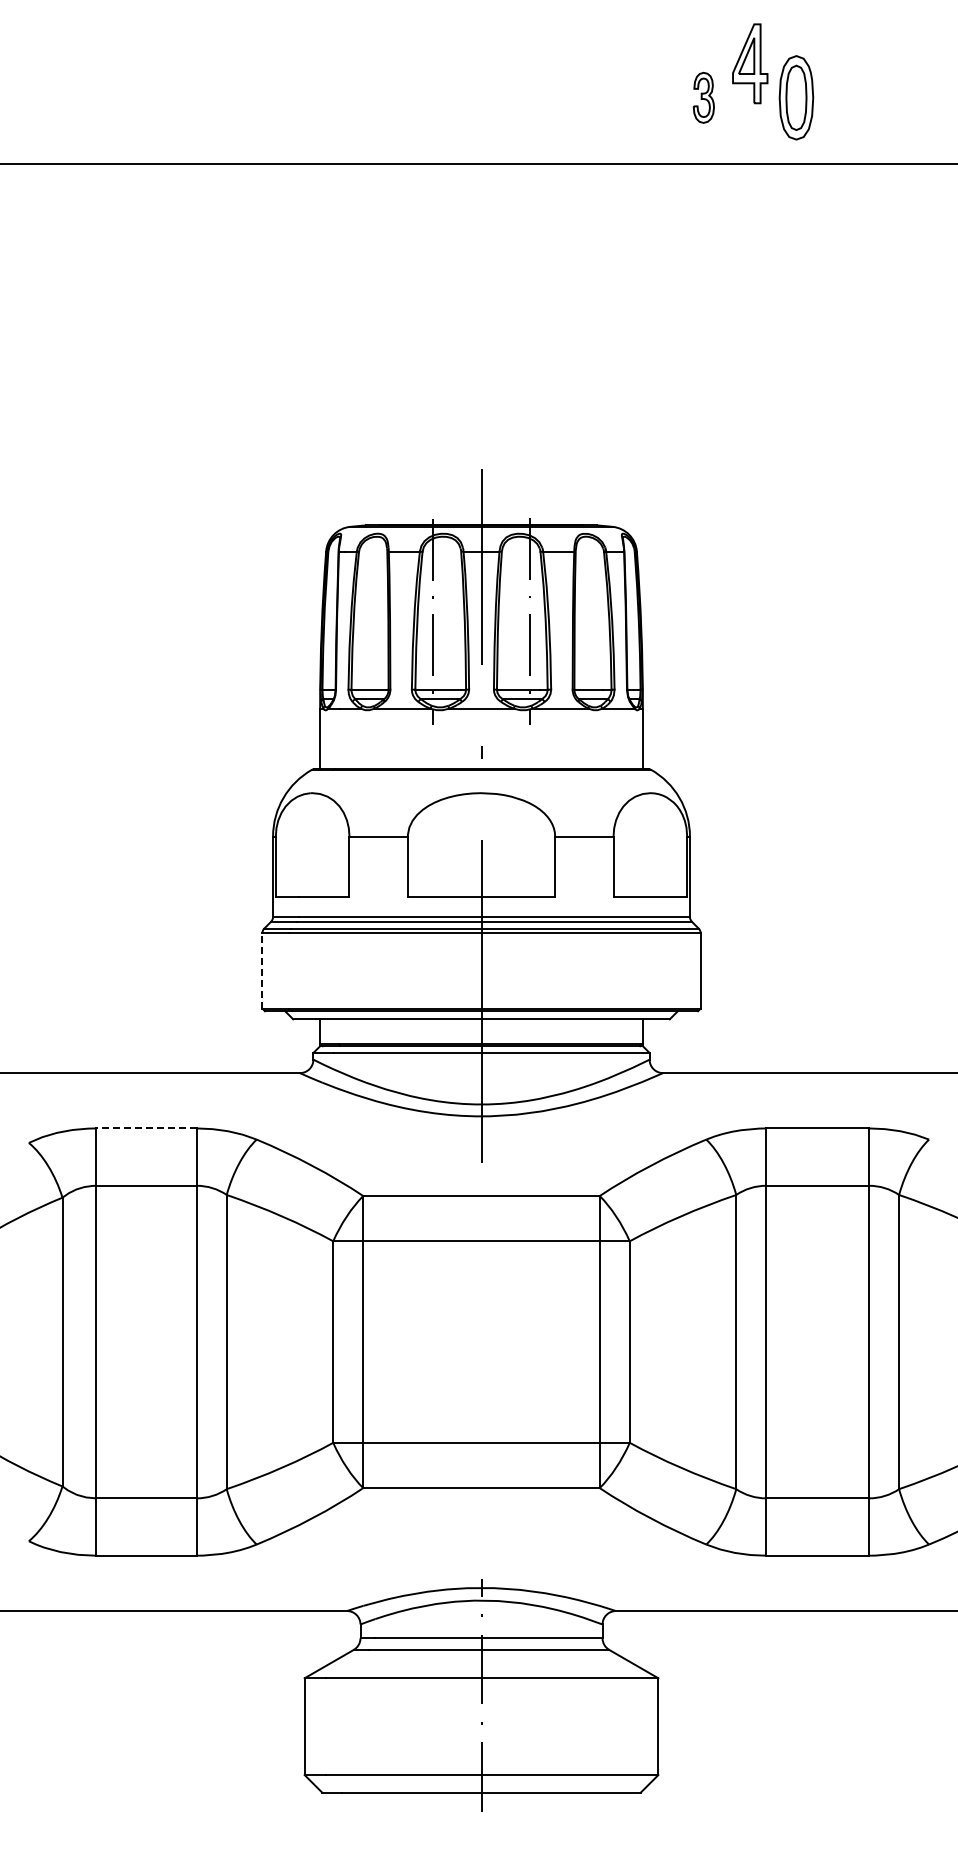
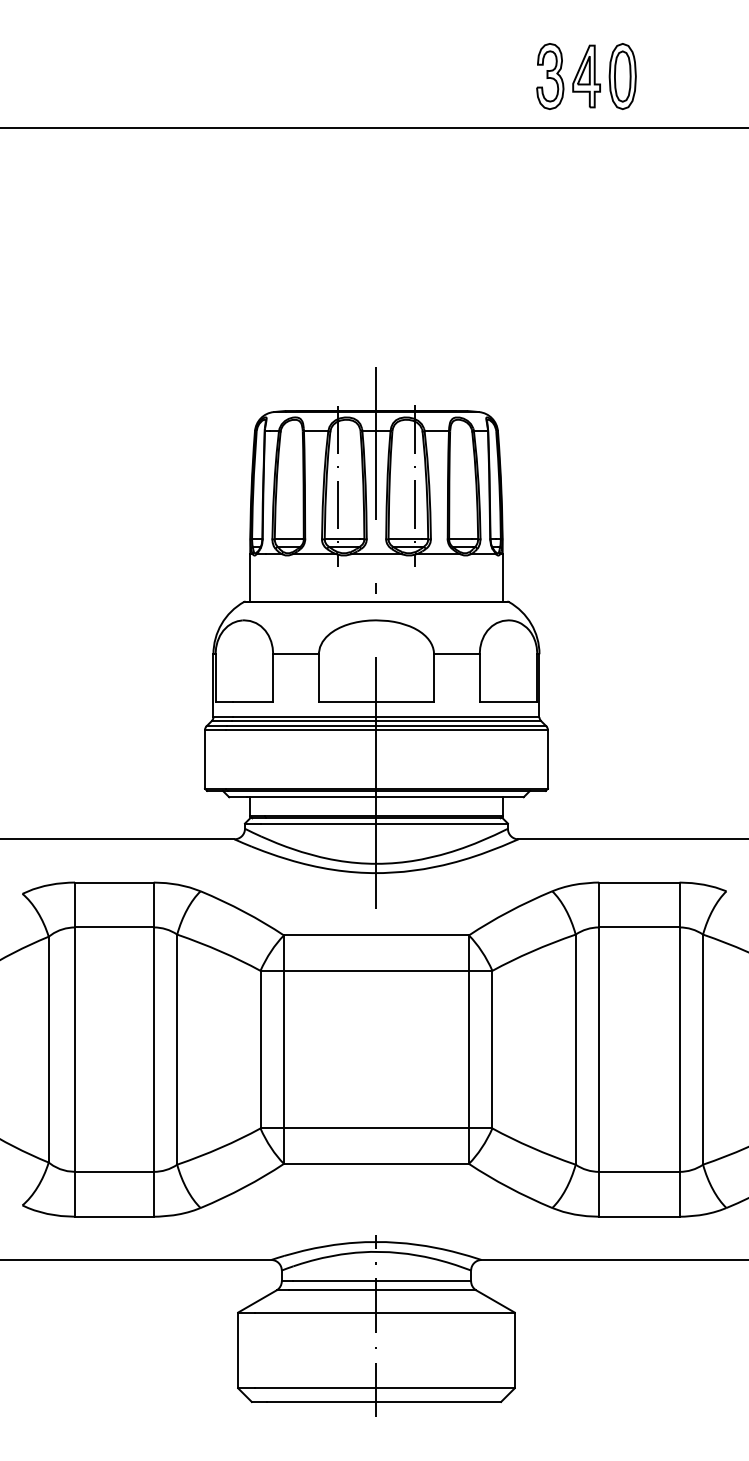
part: (750, 63) -> (586, 76), moved
part: (703, 97) -> (550, 76), size x1.67
line: (262, 970) -> (205, 759), dashed -> solid
line: (145, 1128) -> (113, 882), dashed -> solid

